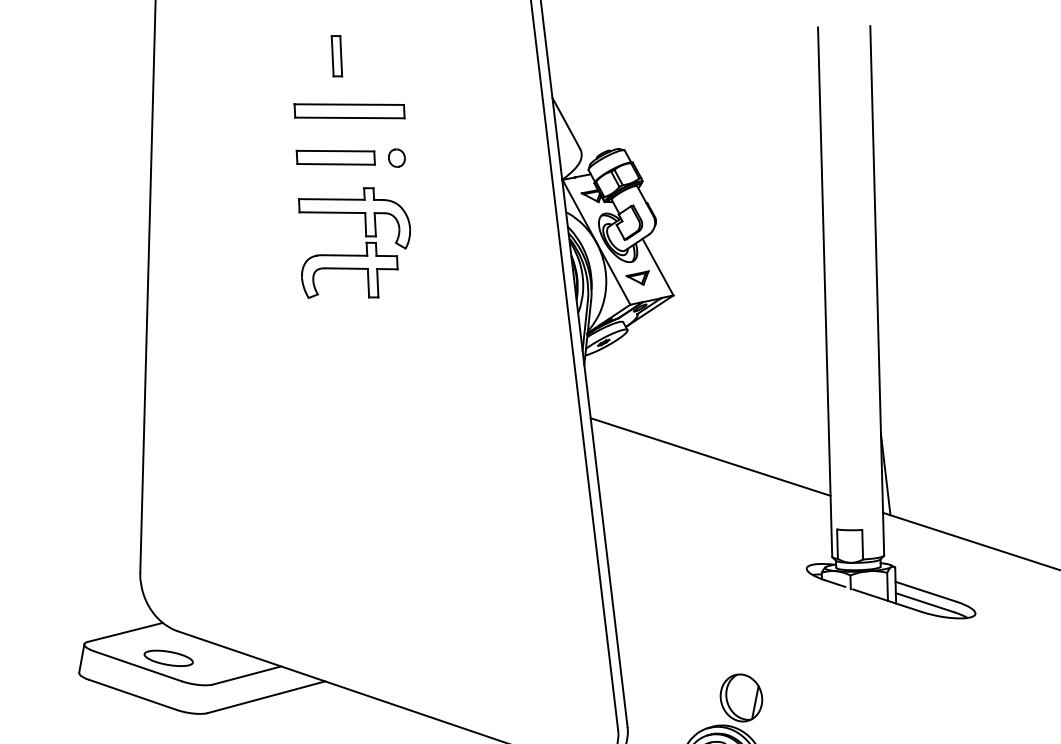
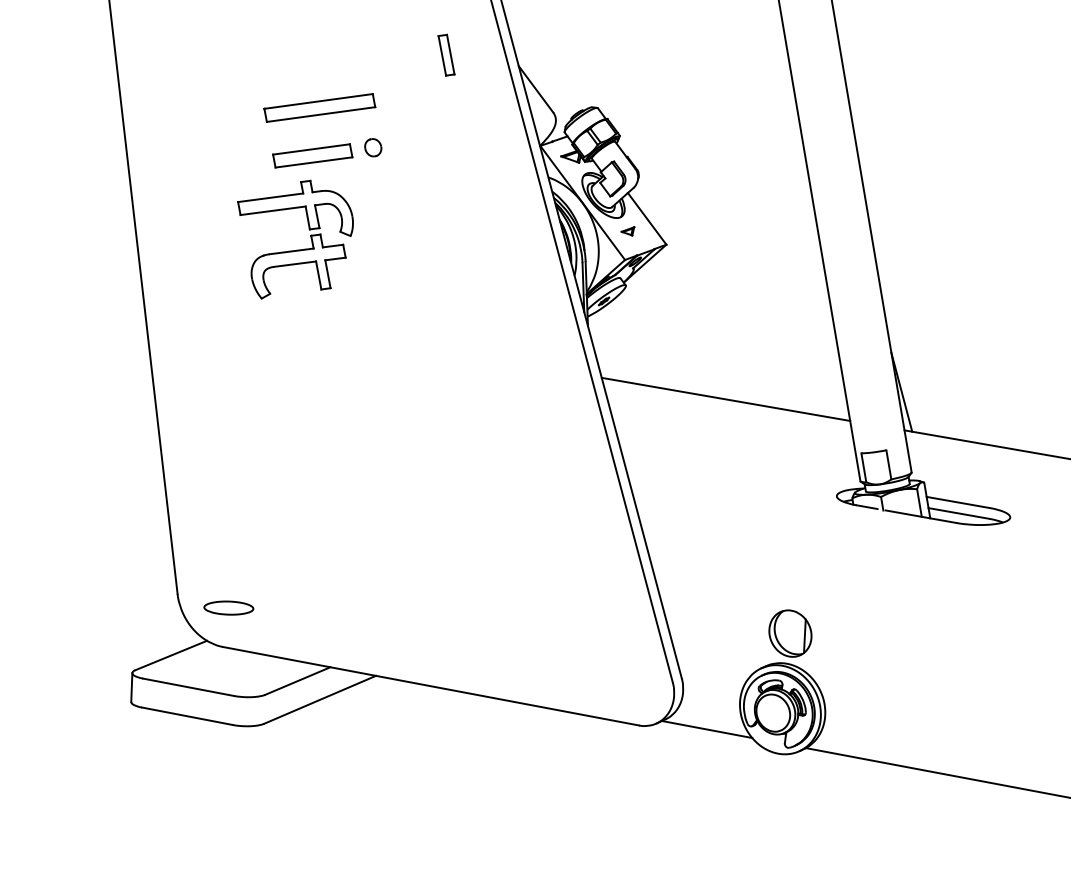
part: (337, 55) -> (446, 54), moved
part: (350, 254) -> (296, 249), moved
part: (636, 276) -> (627, 231), size x0.6
part: (168, 657) -> (228, 607), moved

